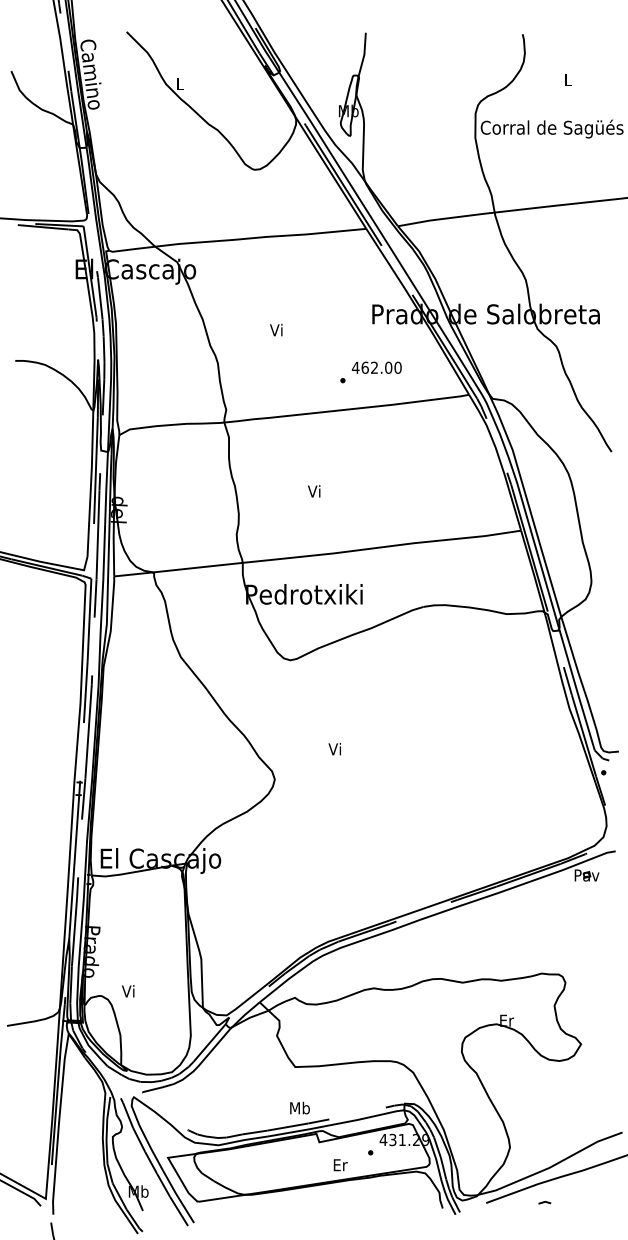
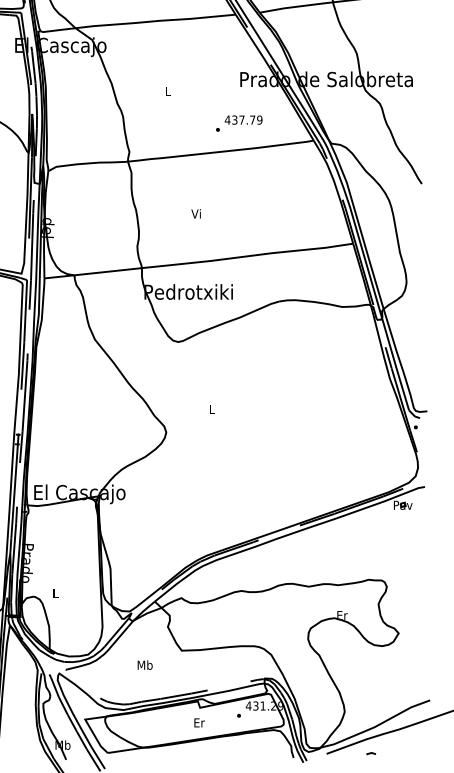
text: (276, 329) -> (167, 91), Vi -> L
text: (381, 367) -> (247, 119), 462.00 -> 437.79
text: (334, 748) -> (211, 408), Vi -> L
text: (128, 991) -> (55, 593), Vi -> L
text: (299, 1107) -> (144, 664), moved
text: (340, 1165) -> (199, 723), moved

